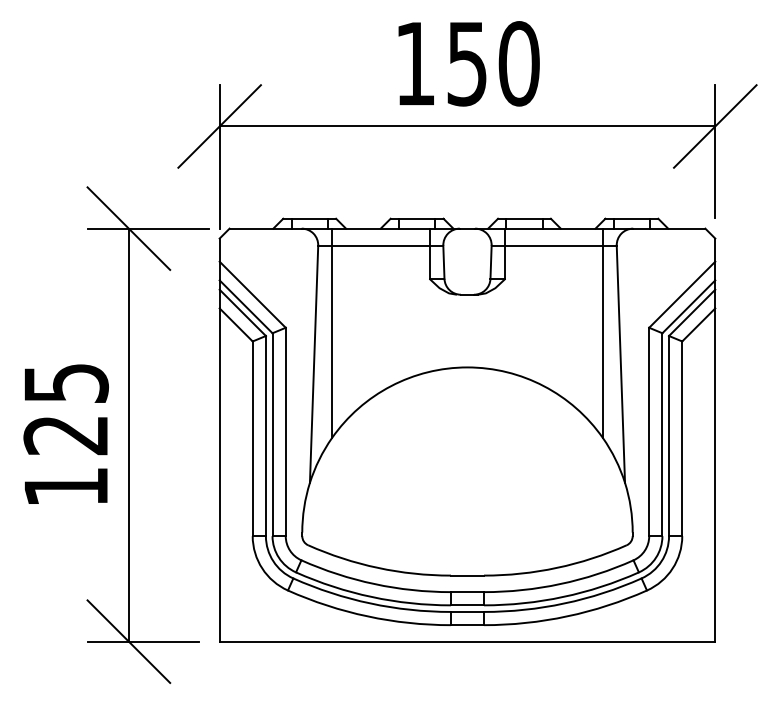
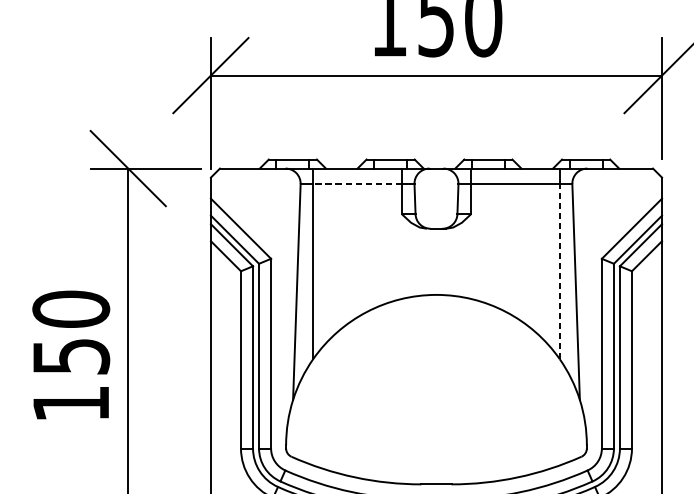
line: (380, 245) -> (357, 183), solid -> dashed
line: (602, 341) -> (559, 271), solid -> dashed
text: (65, 408) -> (70, 332), 125 -> 150

